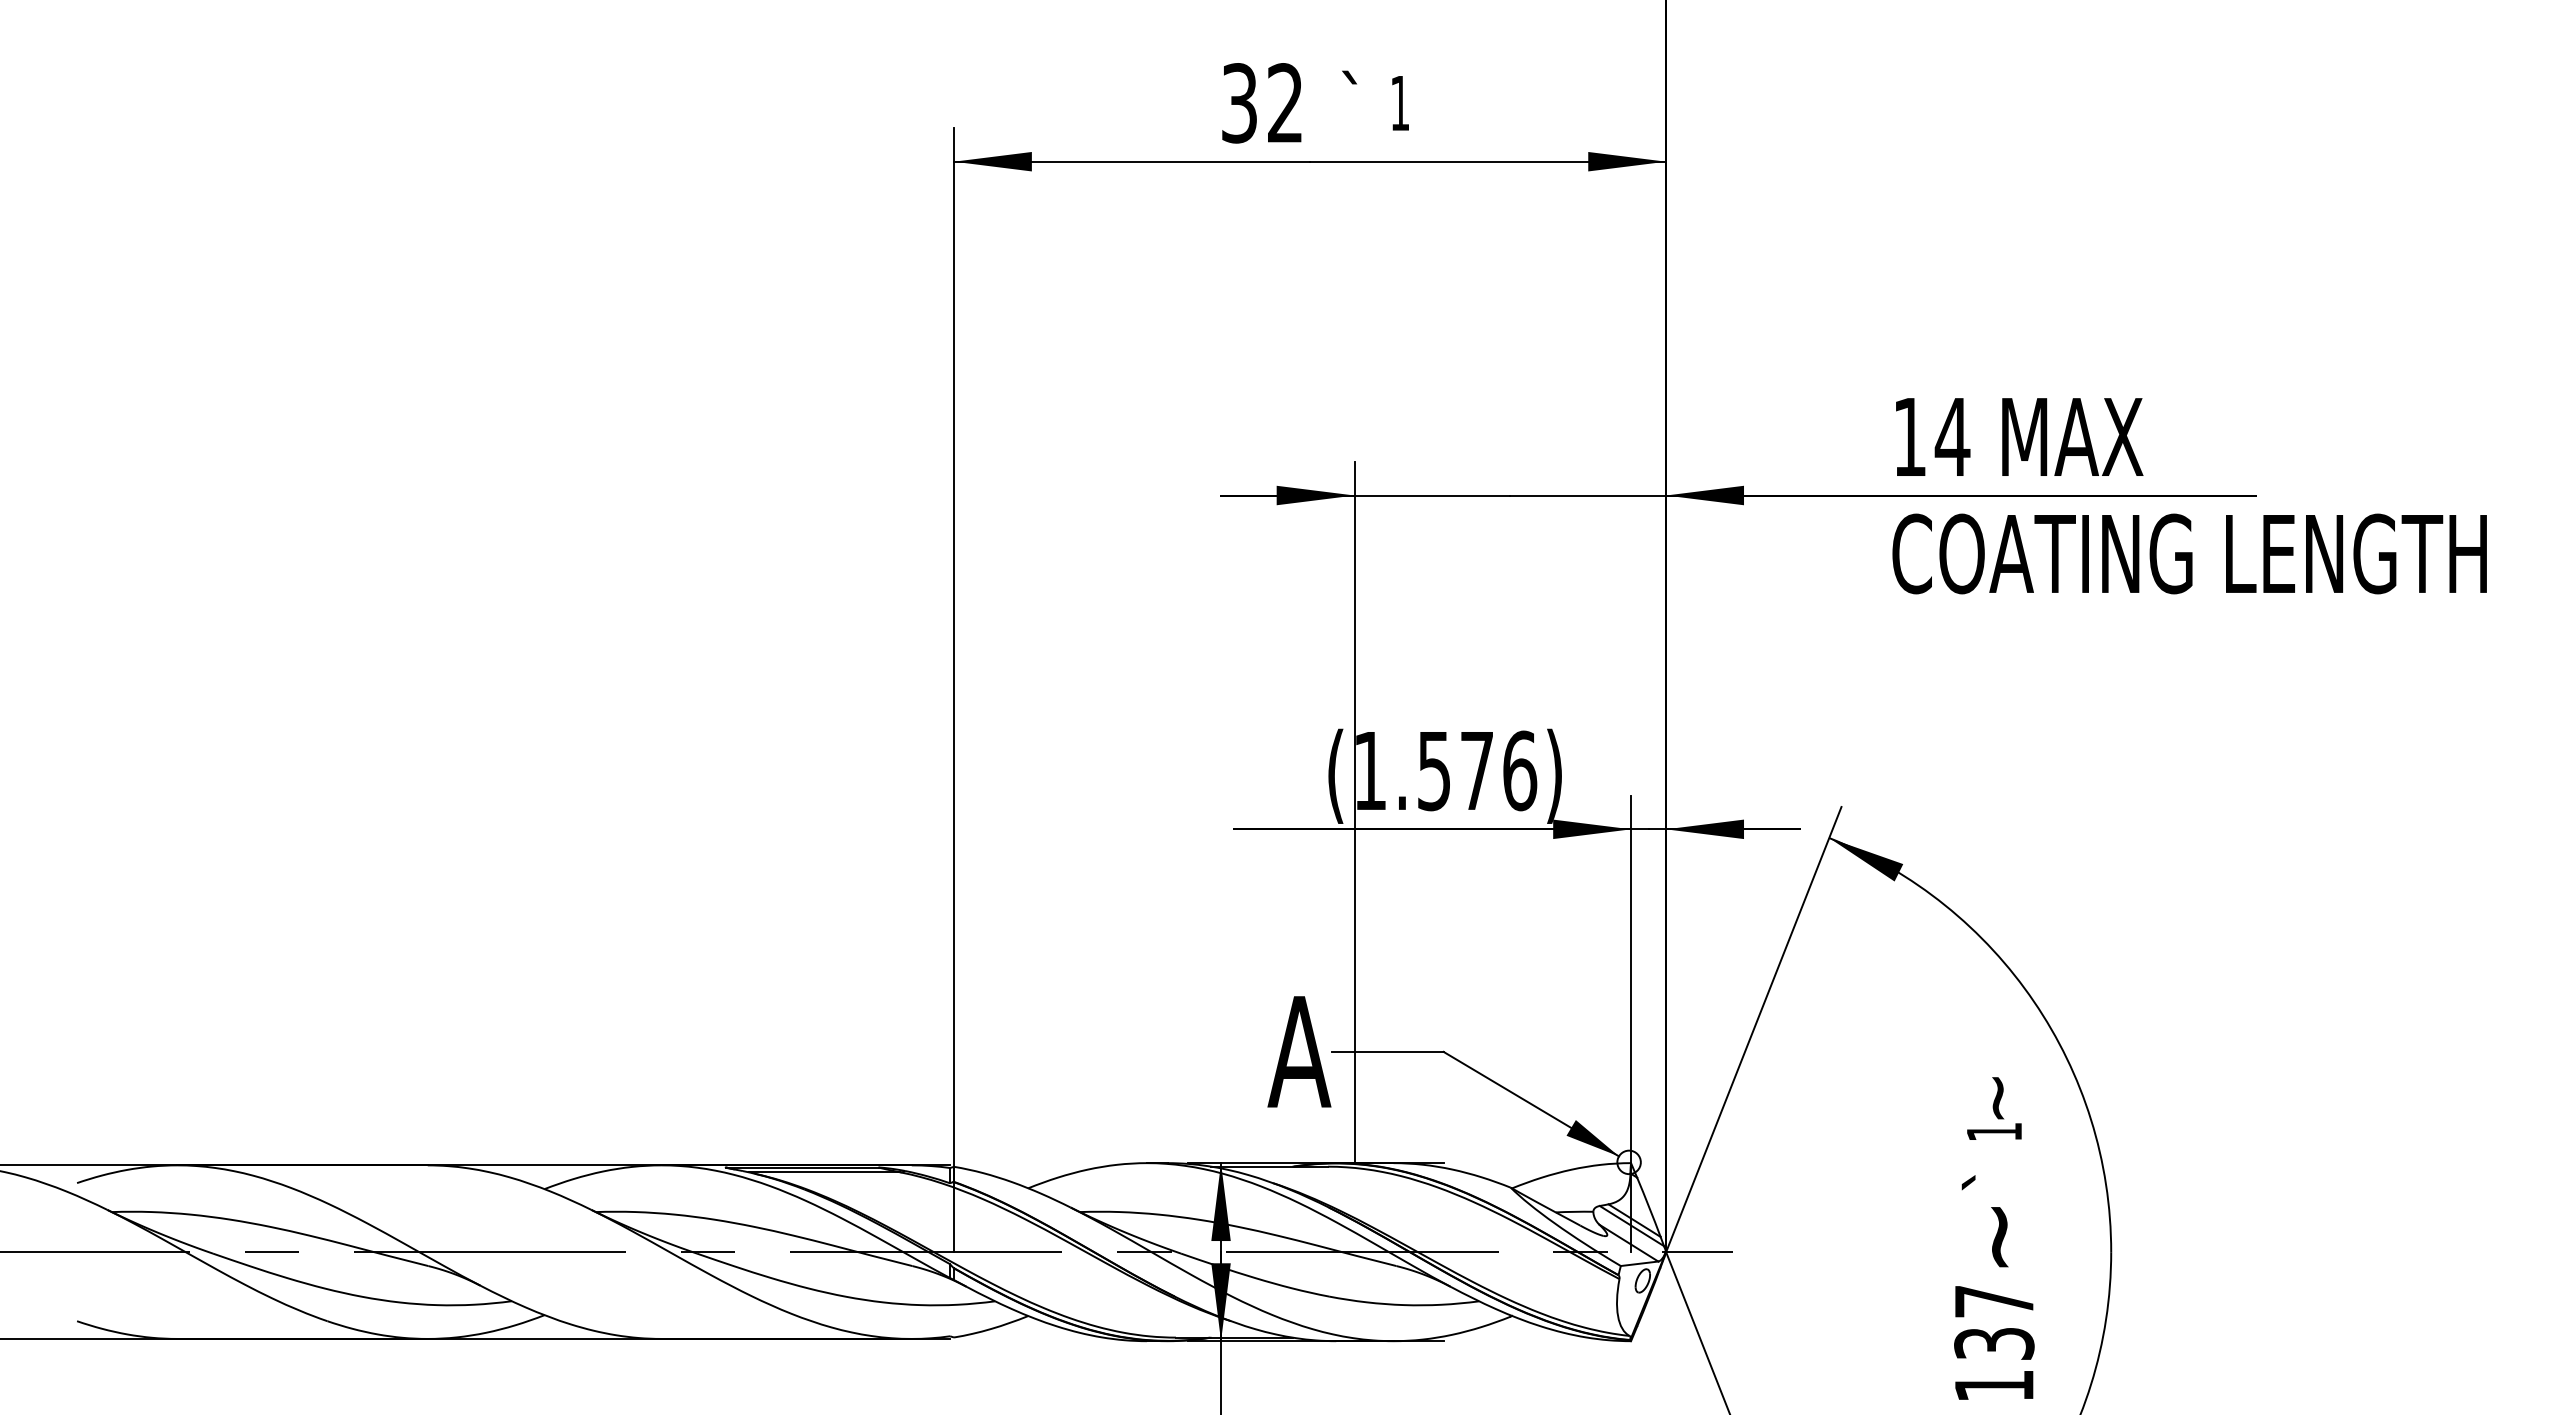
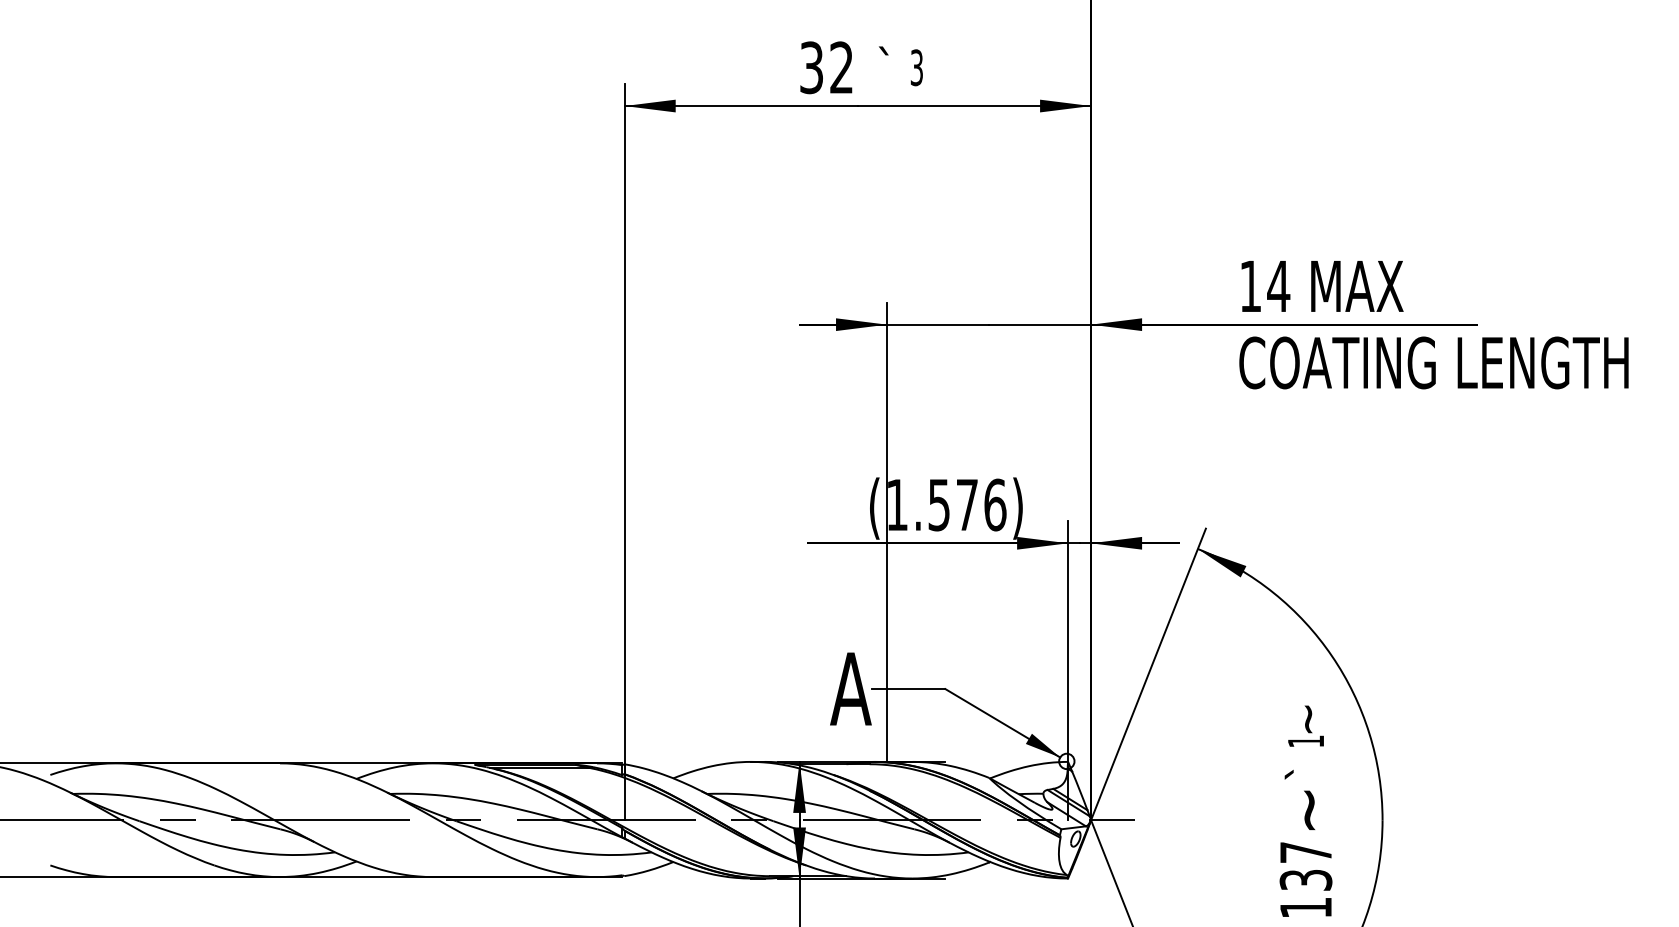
text: (1399, 102) -> (916, 67), 1 -> 3

